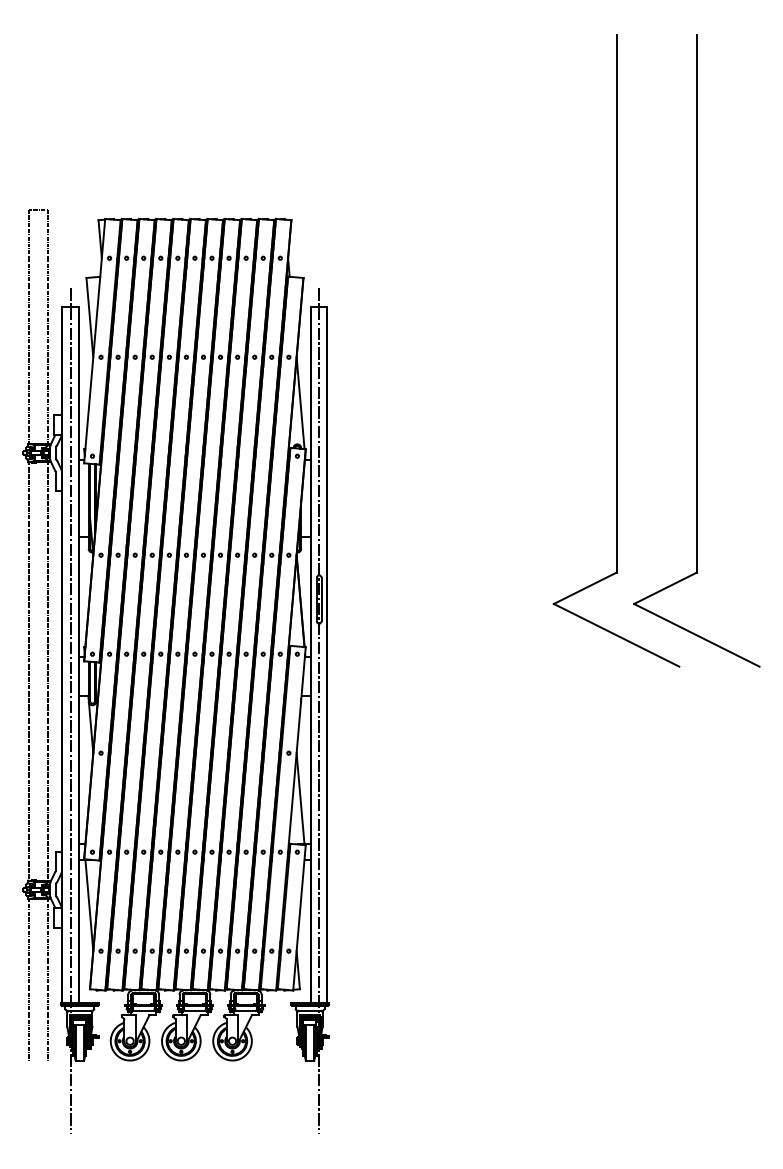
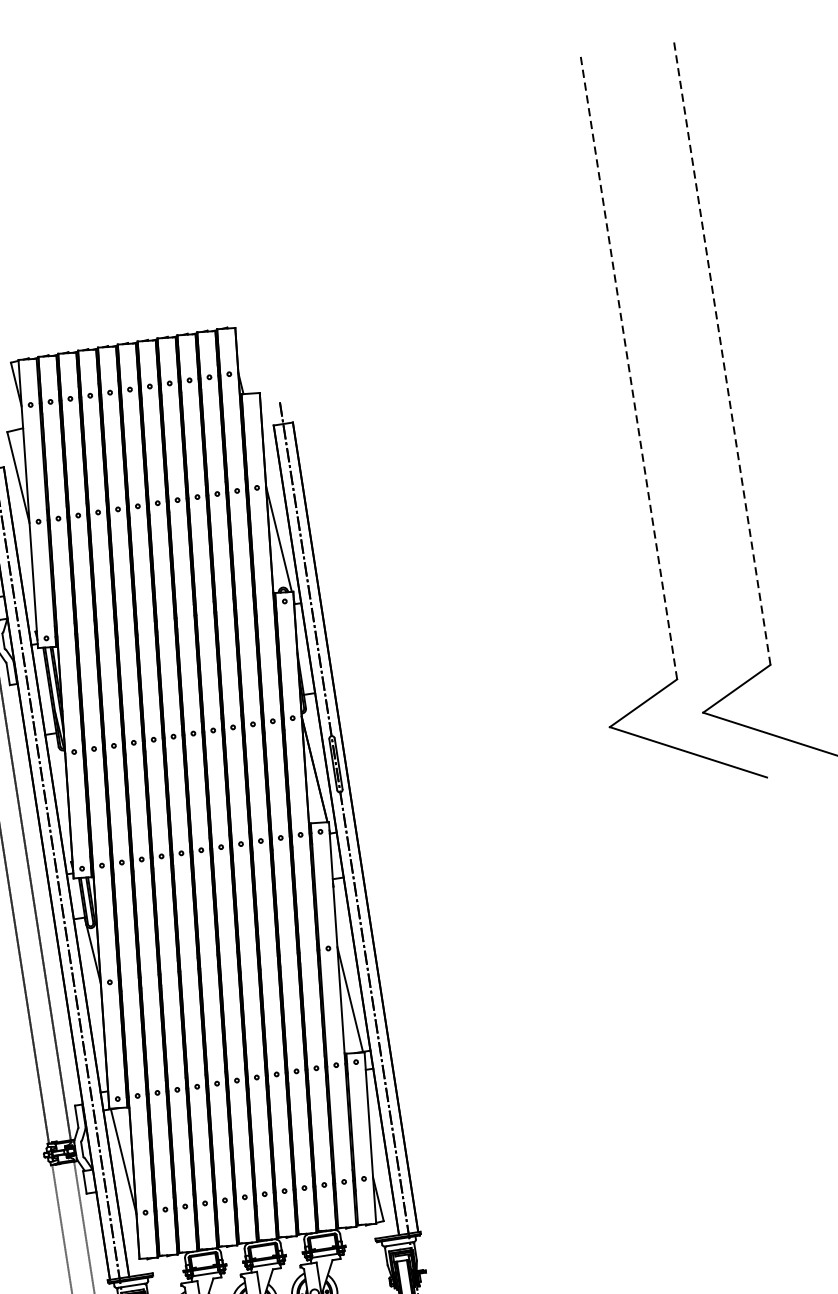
line: (616, 303) -> (628, 366), solid -> dashed
line: (696, 303) -> (721, 351), solid -> dashed

